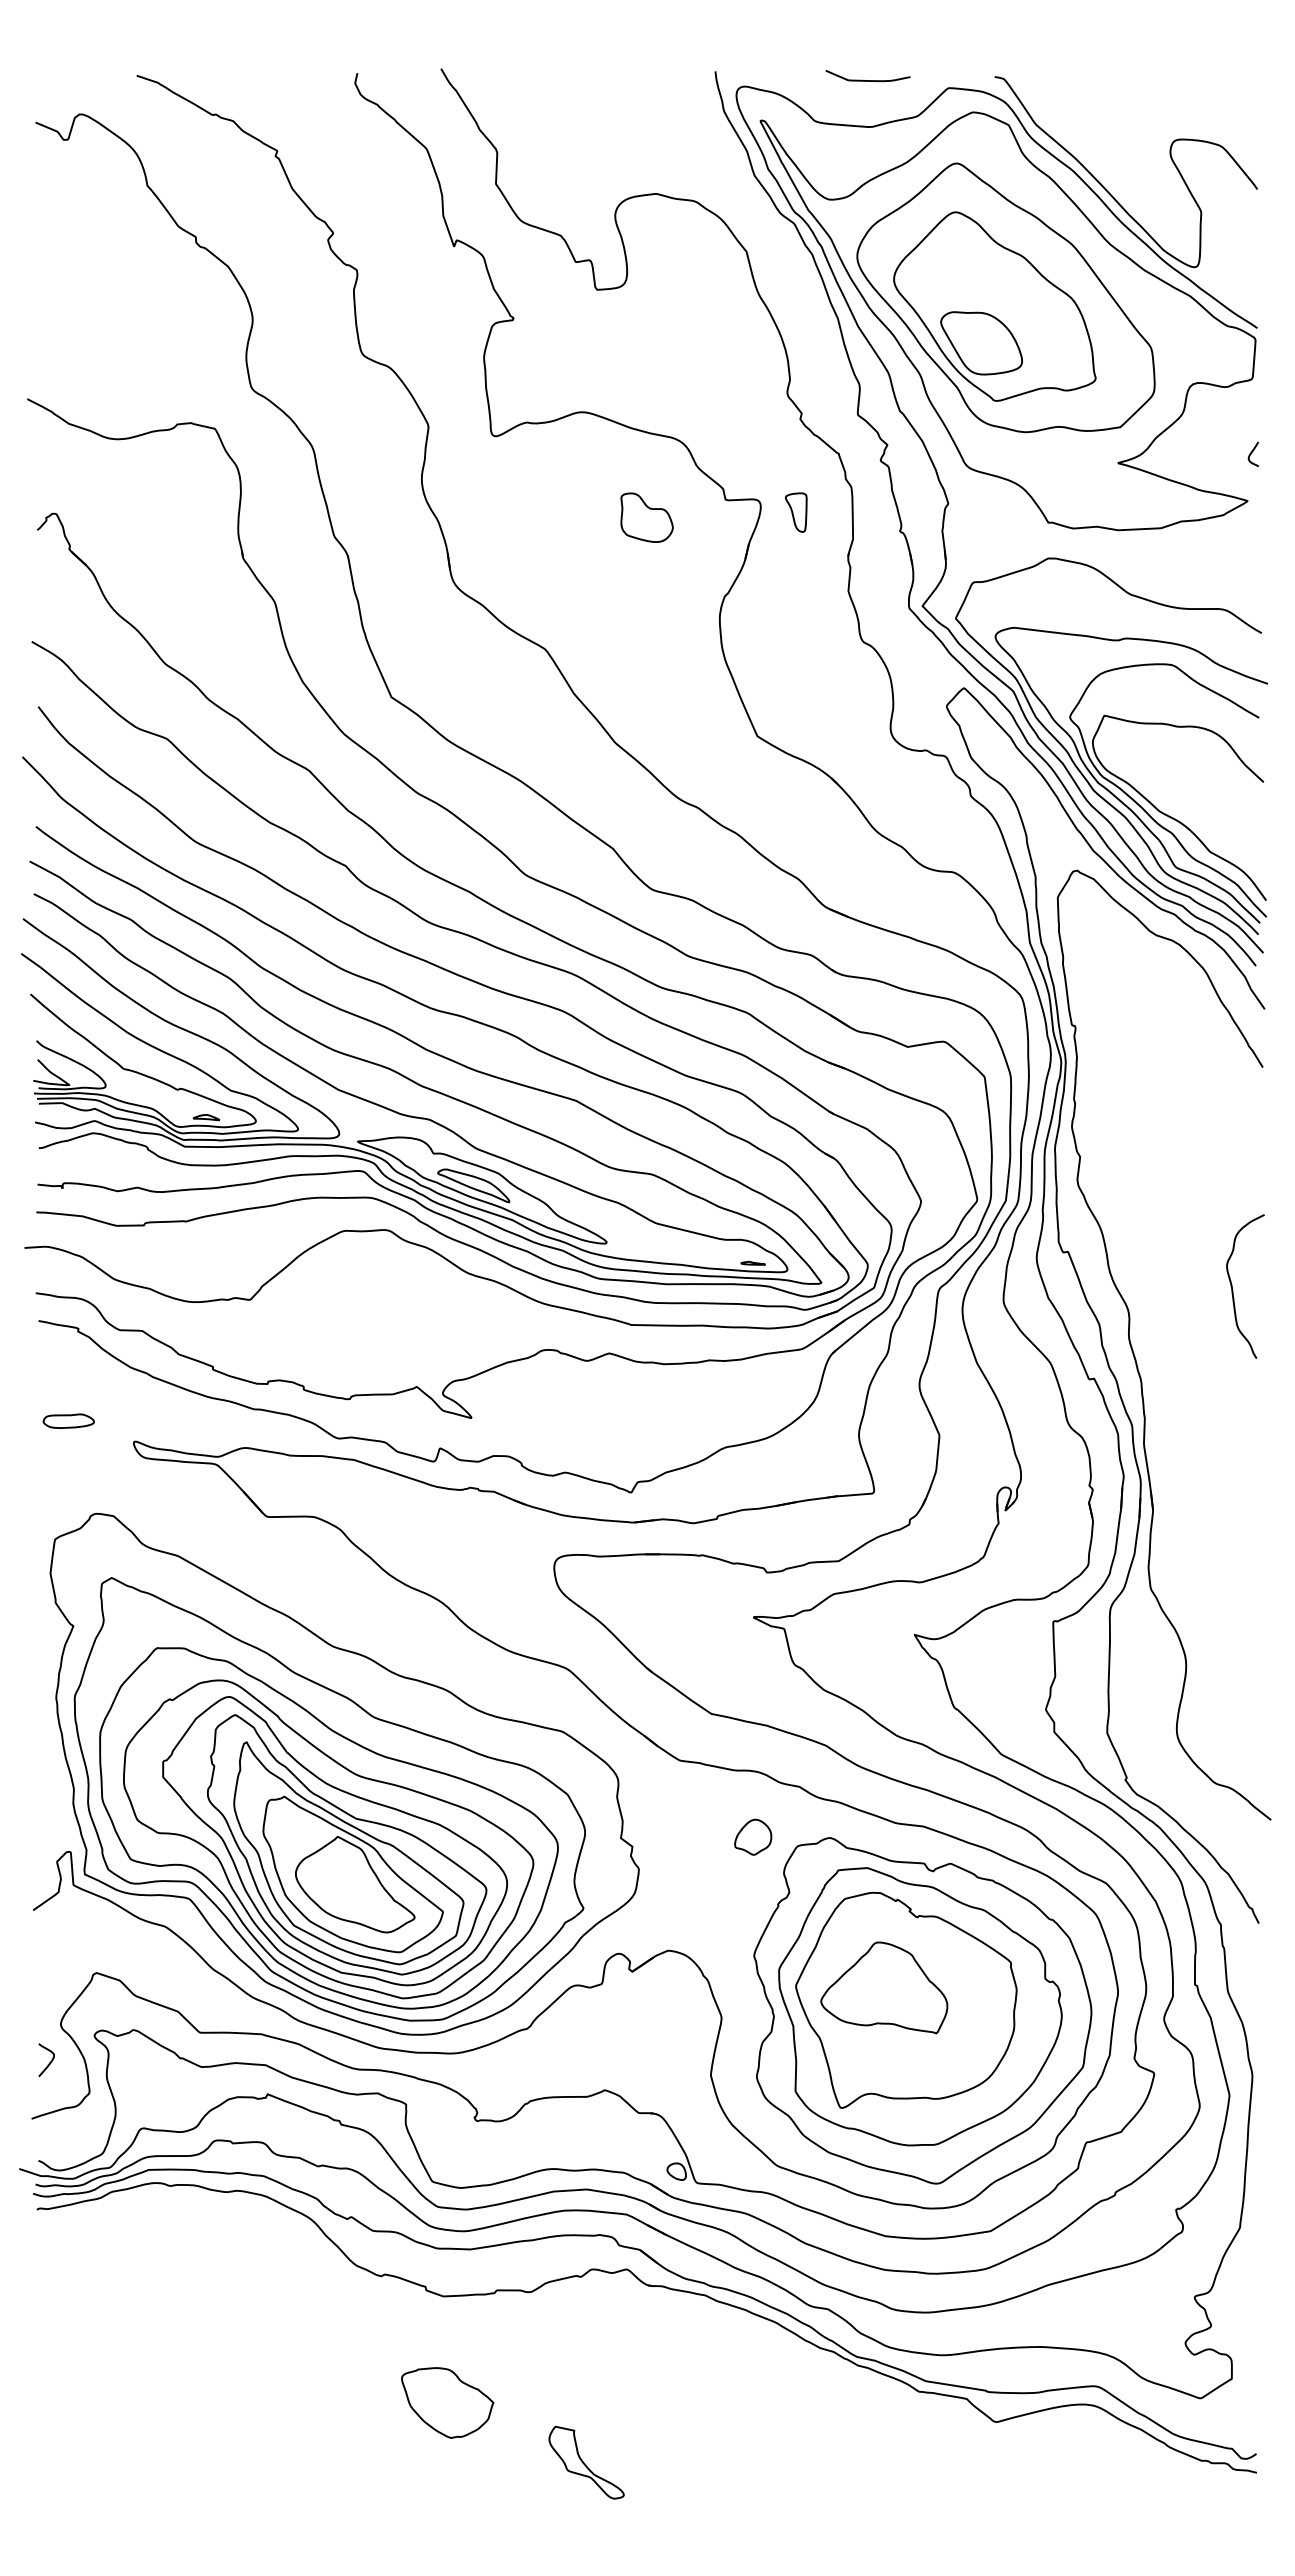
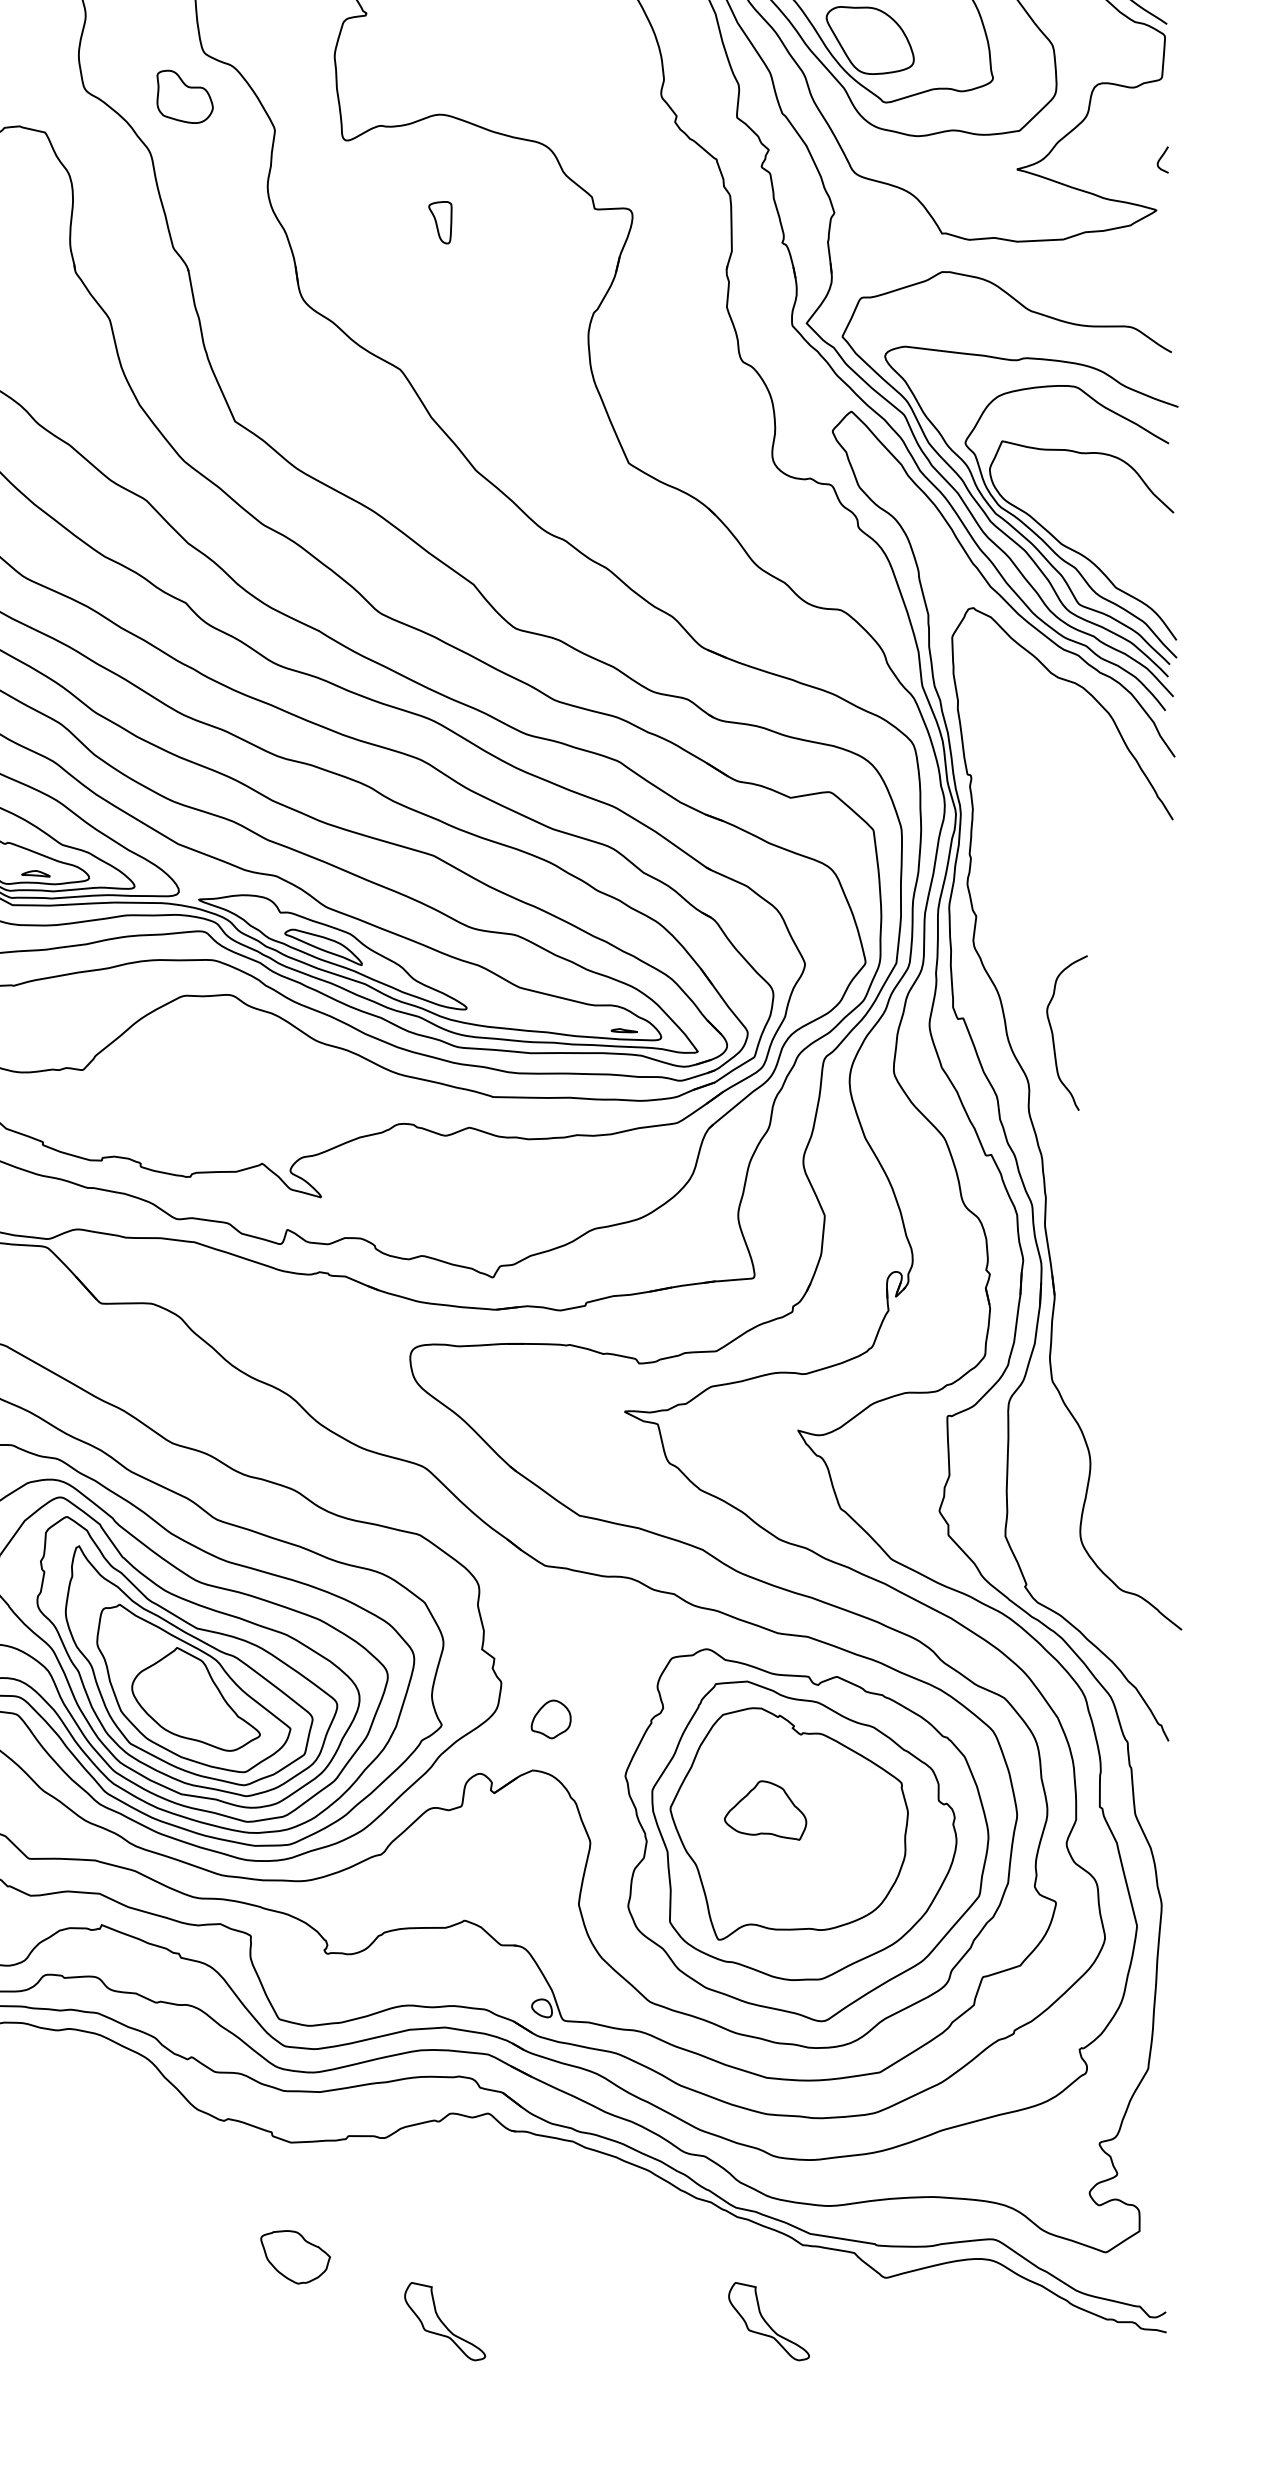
part: (796, 512) -> (440, 222), moved
part: (646, 517) -> (184, 96), moved
curve: (1233, 1289) -> (1054, 1036), moved
part: (753, 1836) -> (551, 1718), moved
part: (884, 1987) -> (765, 1810), size x0.6
part: (447, 2402) -> (295, 2256), size x0.7
part: (887, 2462) -> (768, 2321), added

